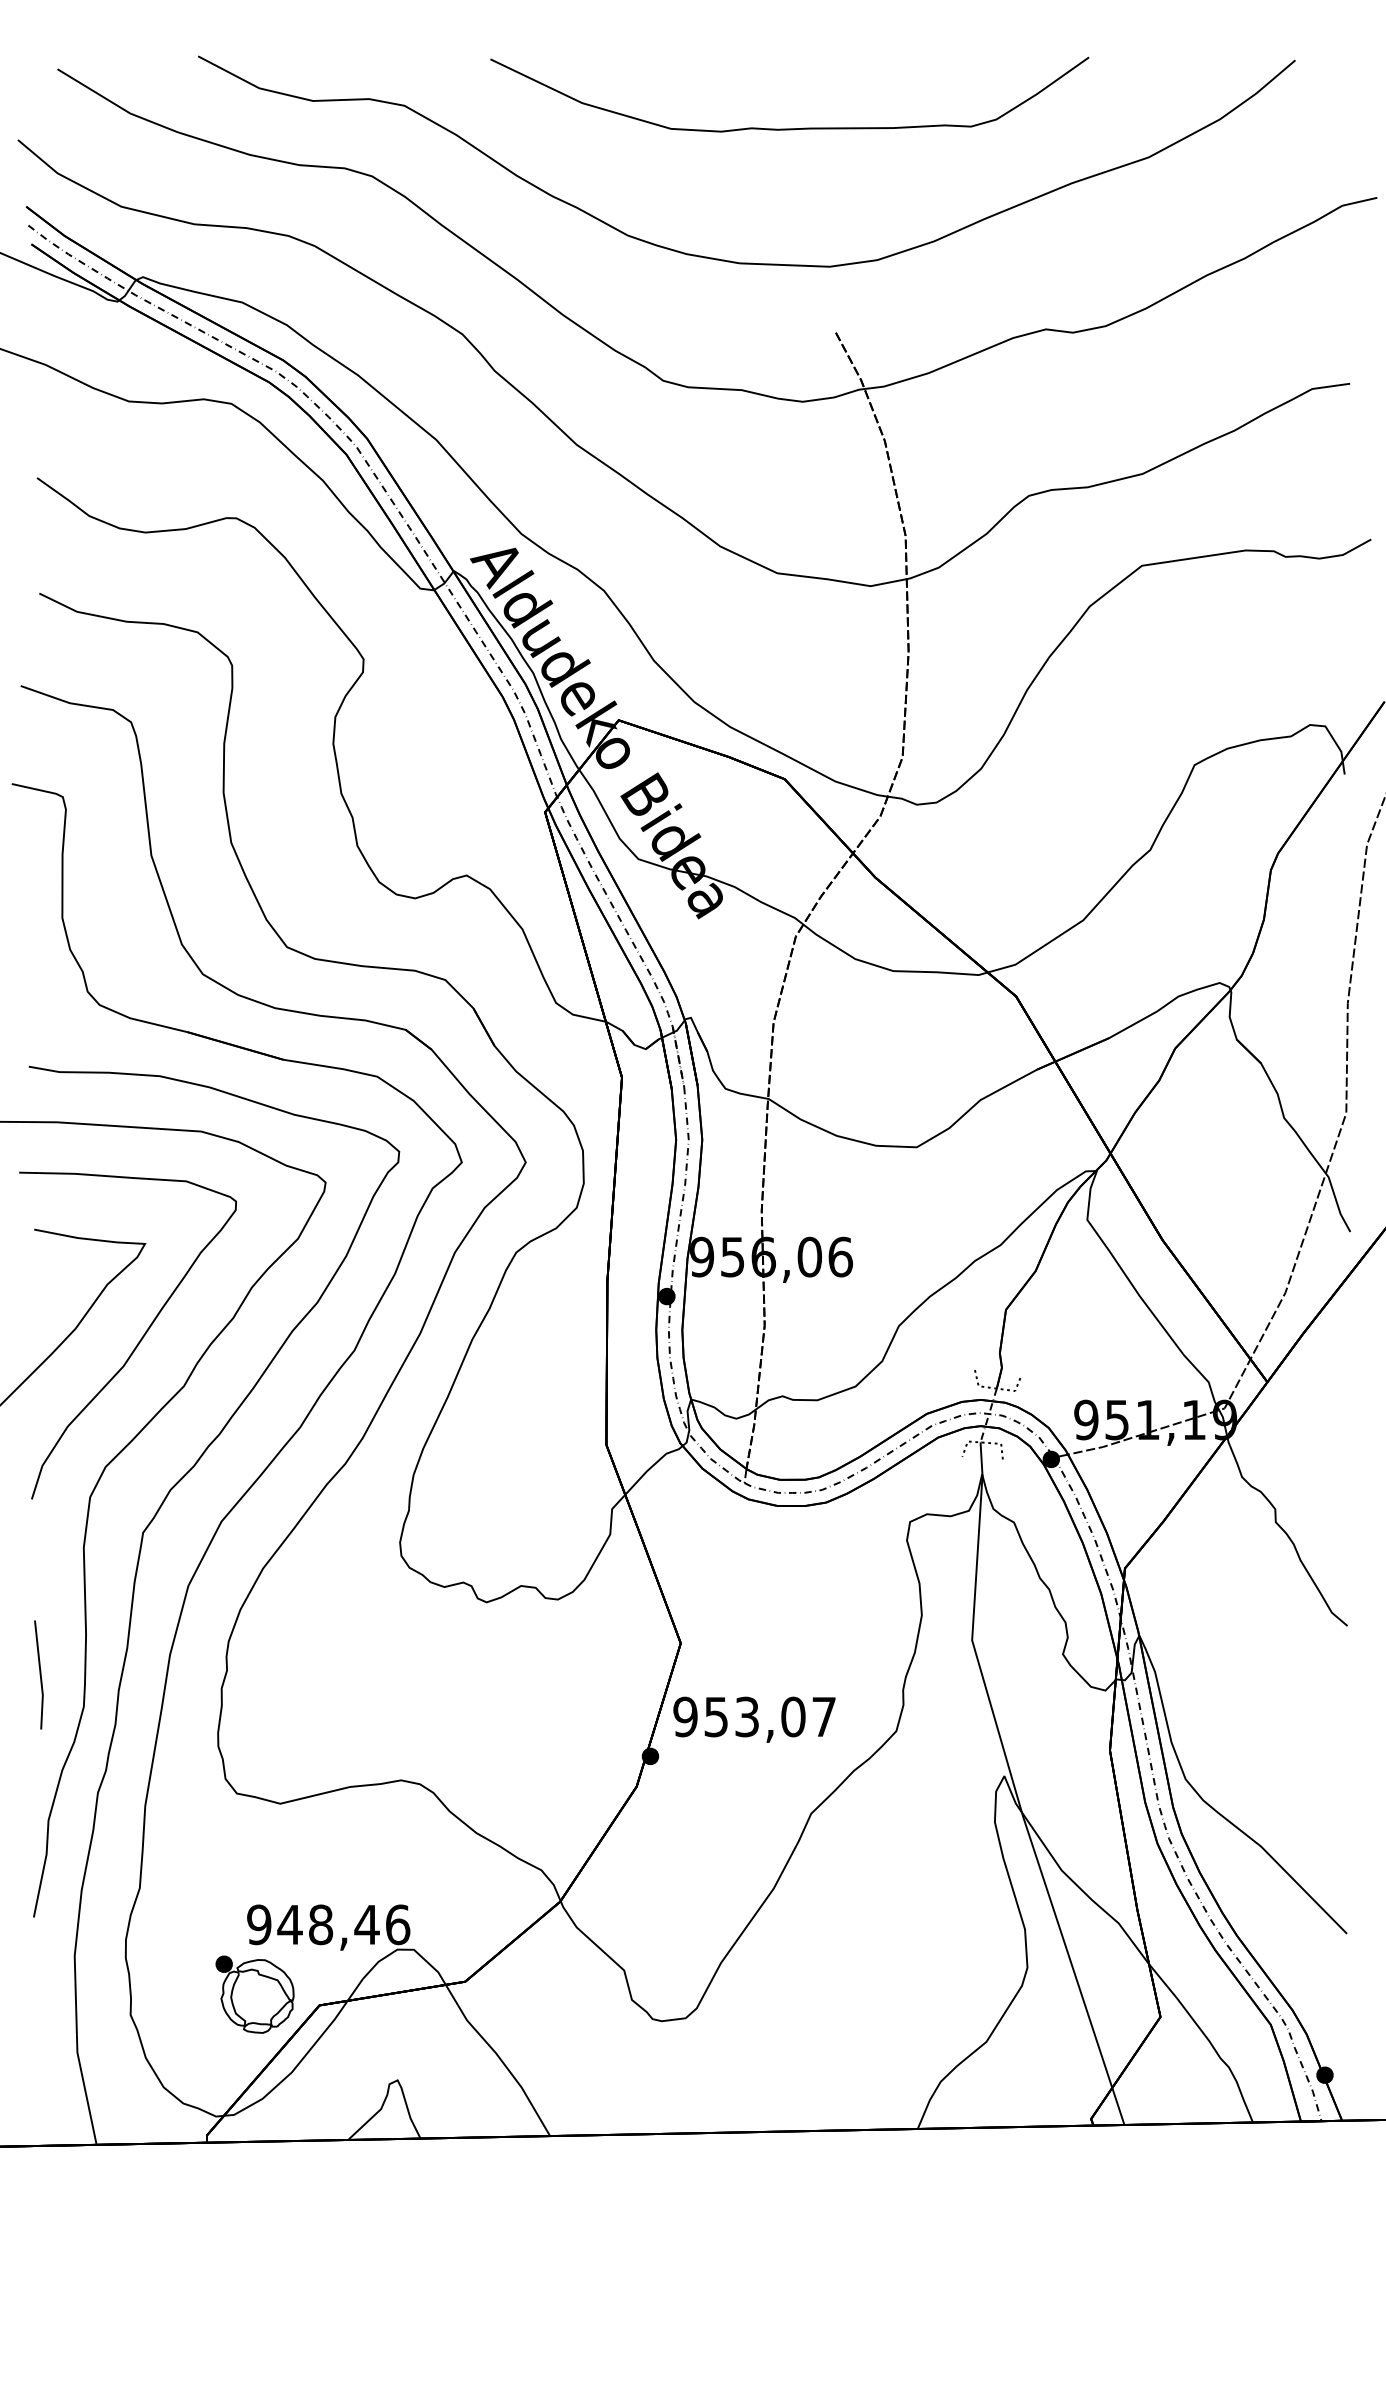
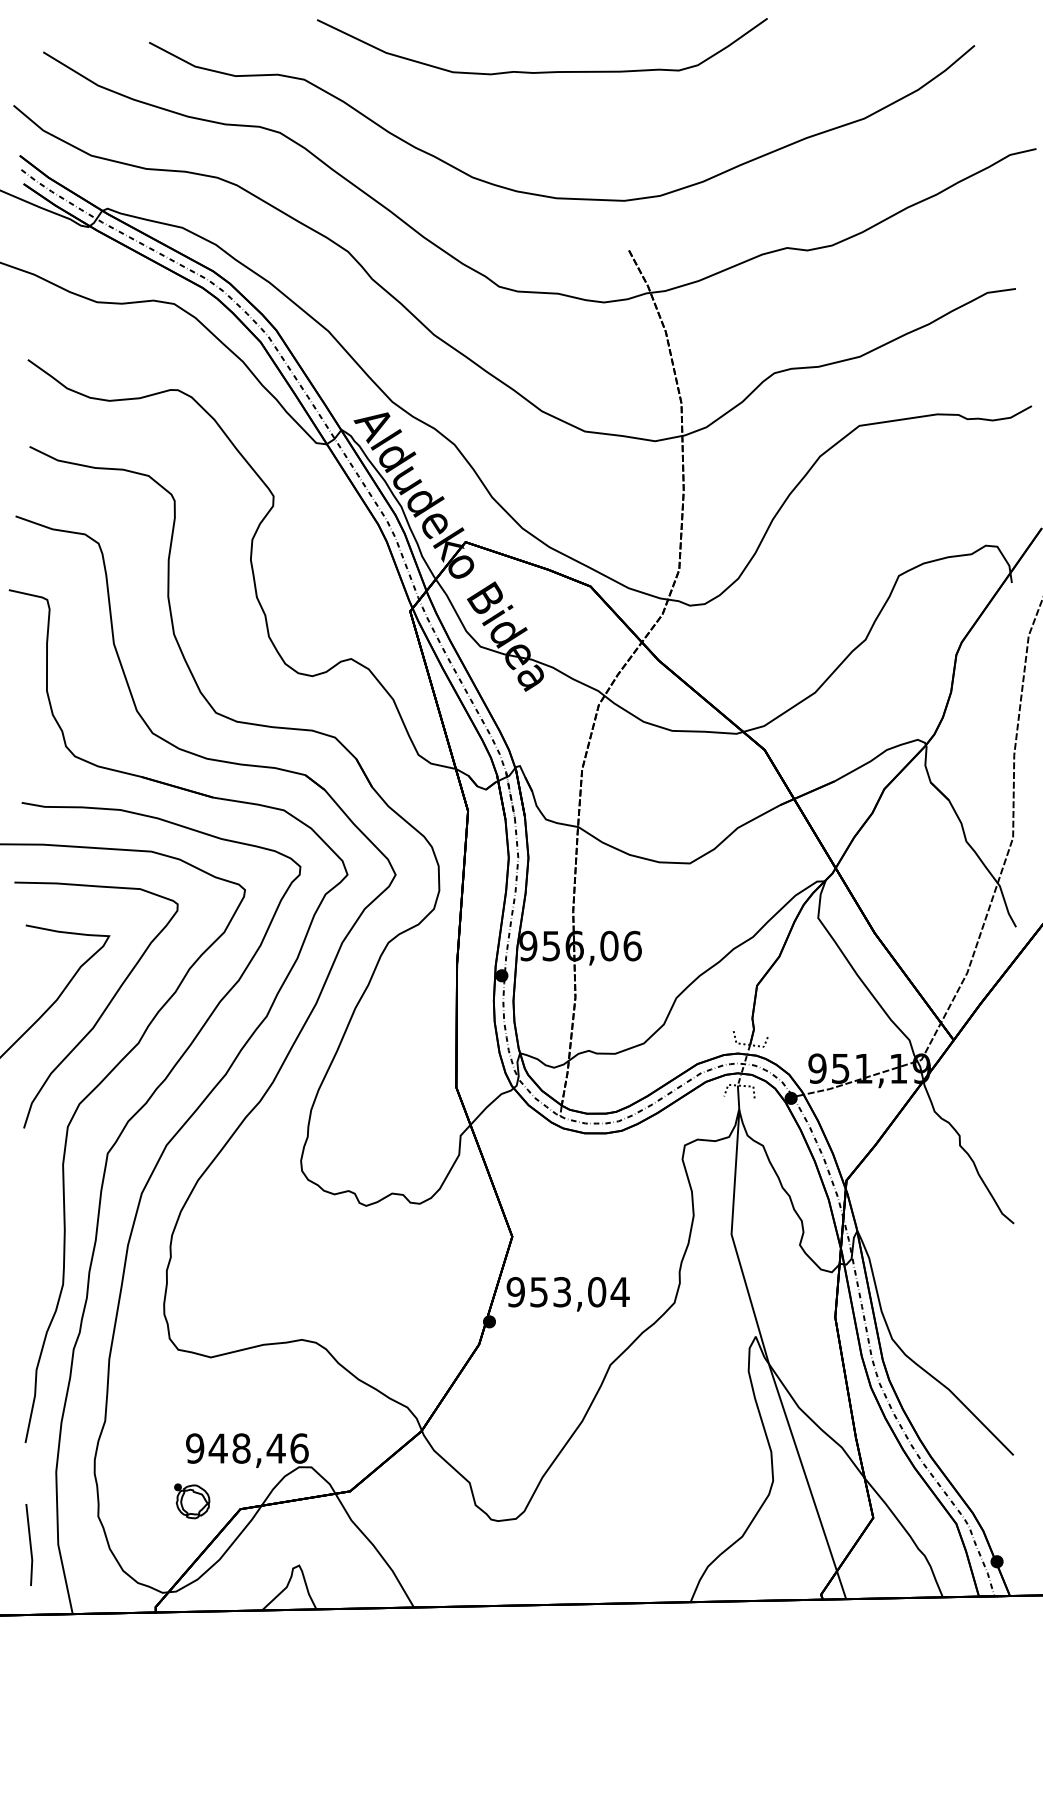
curve: (789, 128) -> (542, 71), moved
line: (39, 1674) -> (29, 1544), moved
text: (823, 1716) -> (619, 1291), 953,07 -> 953,04
part: (254, 1994) -> (191, 1500), size x0.6

